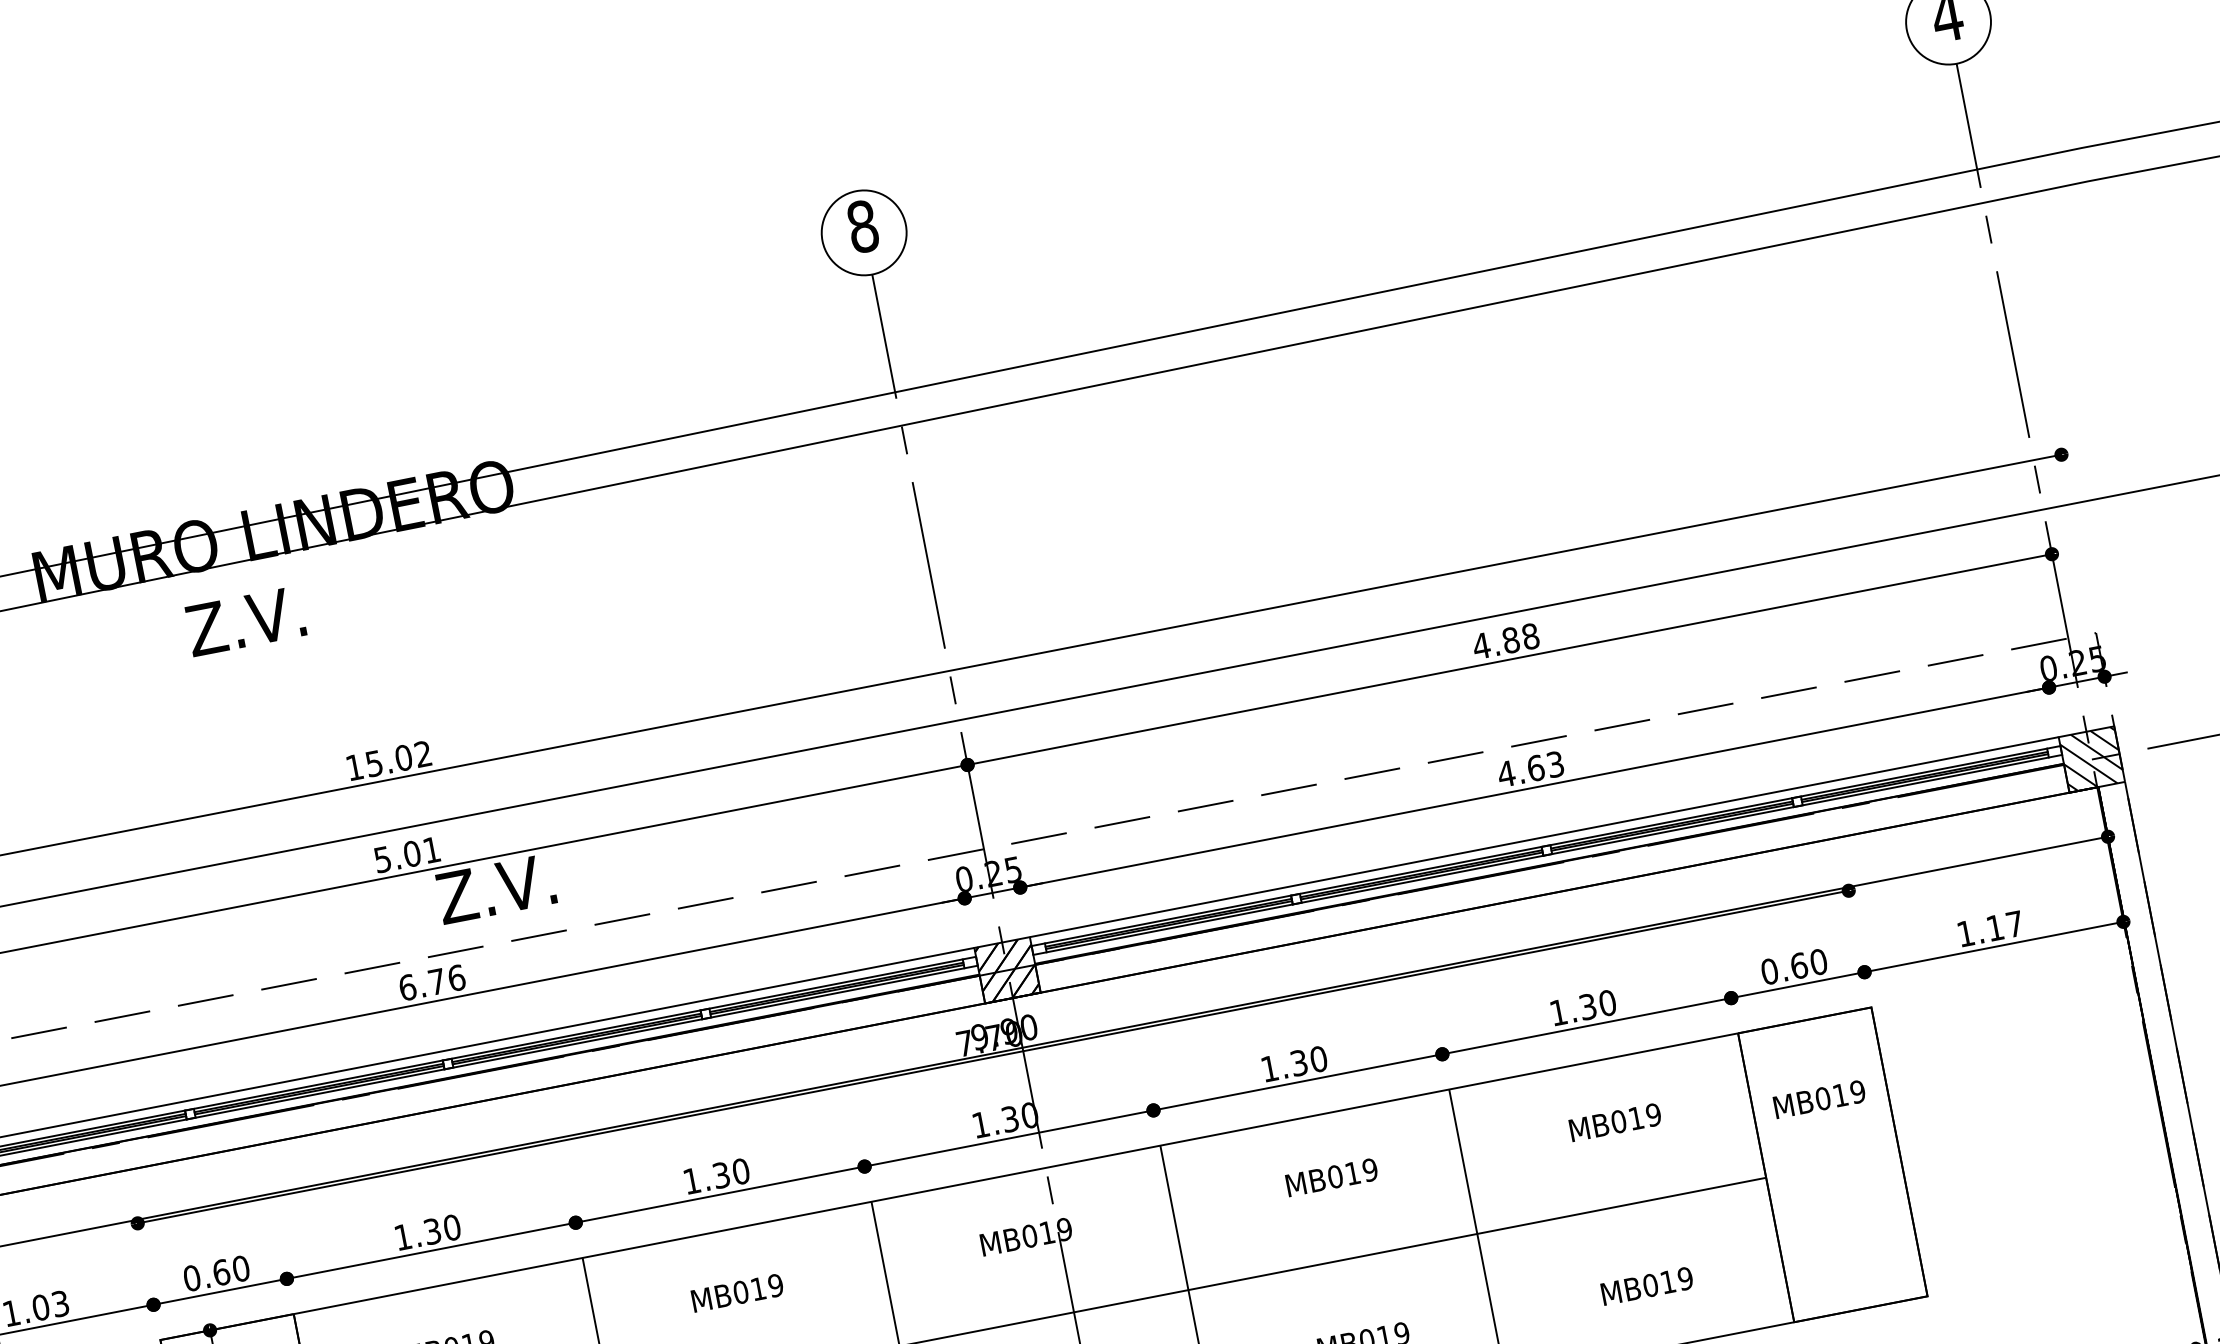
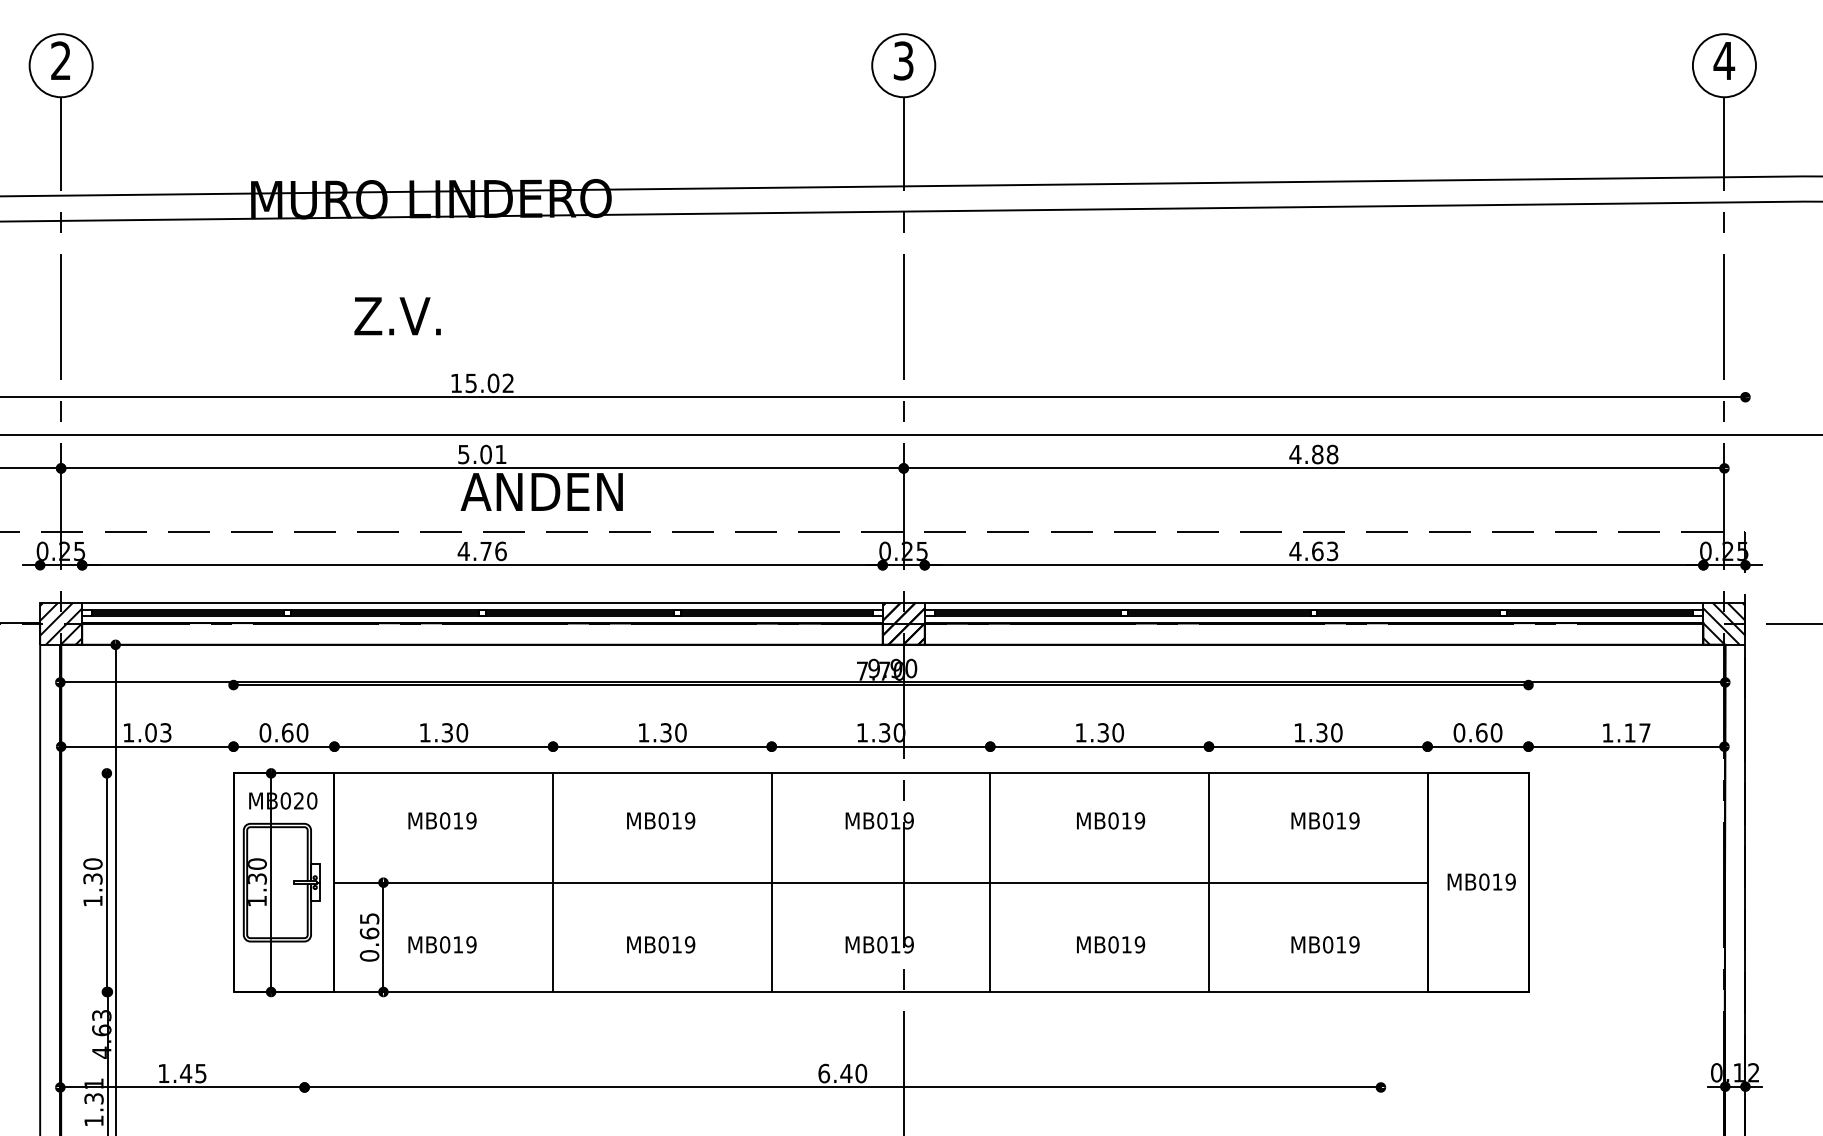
text: (862, 226) -> (903, 60), 8 -> 3
text: (245, 621) -> (397, 316), moved
text: (494, 888) -> (541, 491), Z.V. -> ANDEN
text: (407, 987) -> (463, 551), 6.76 -> 4.76
text: (1819, 1098) -> (1481, 881), moved

